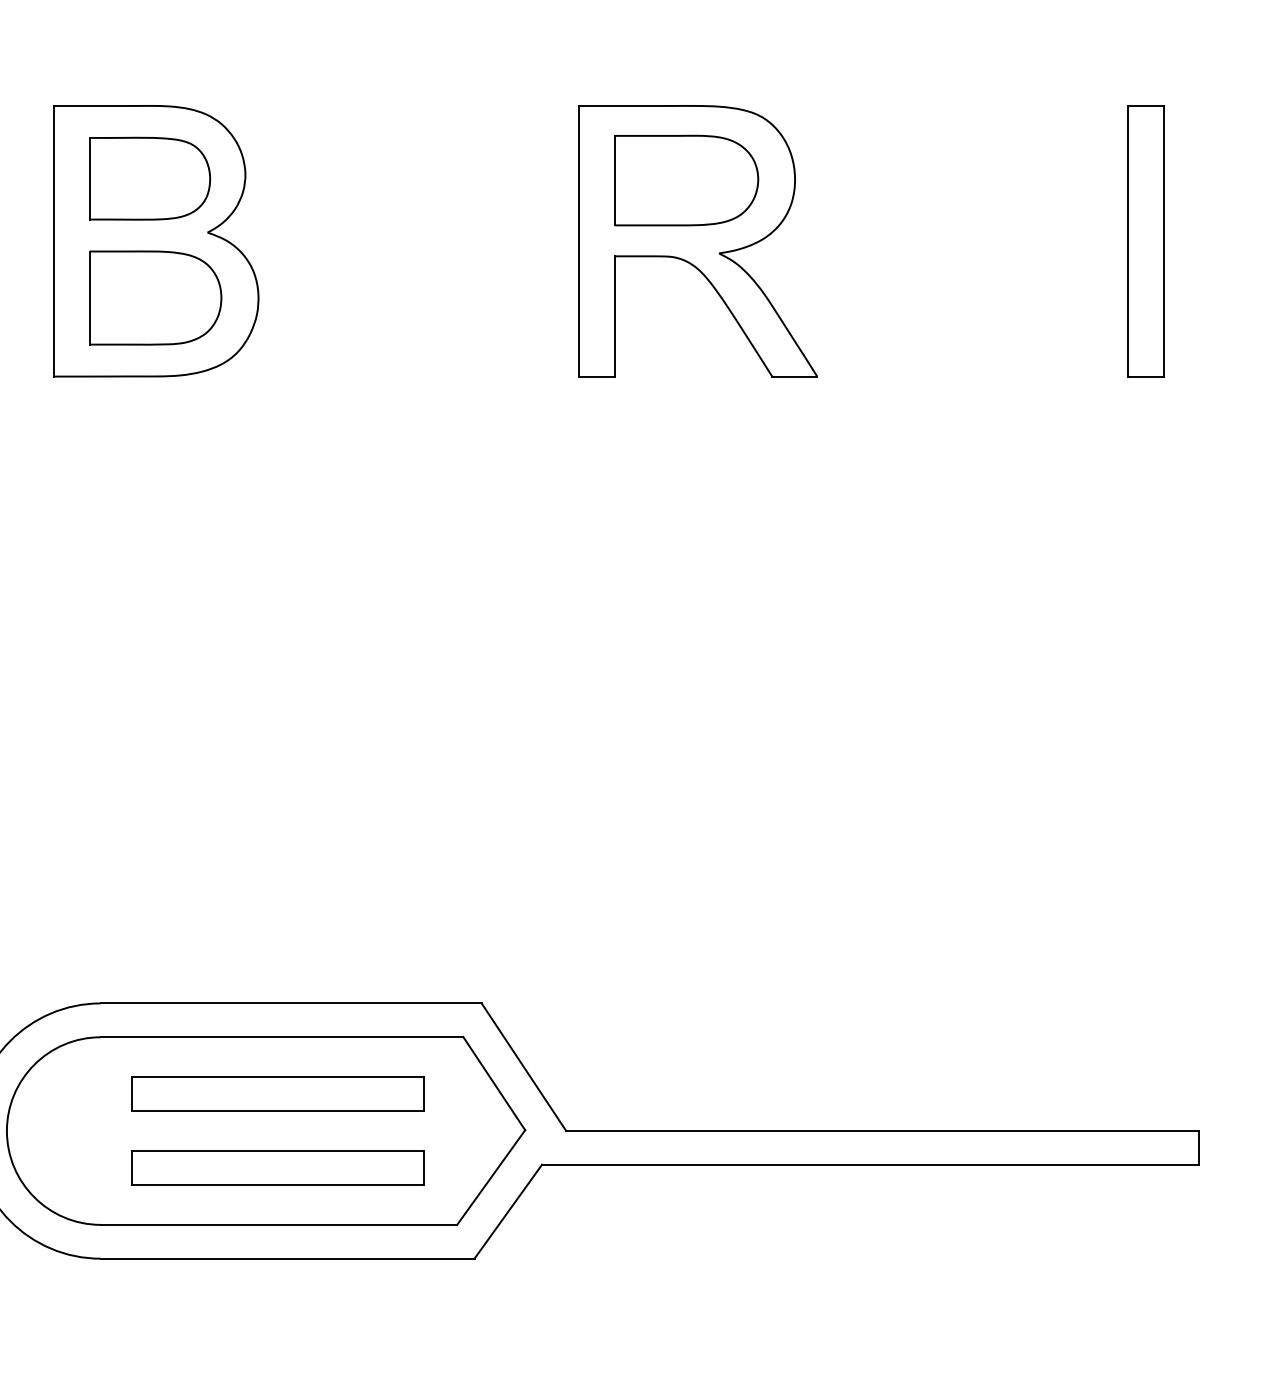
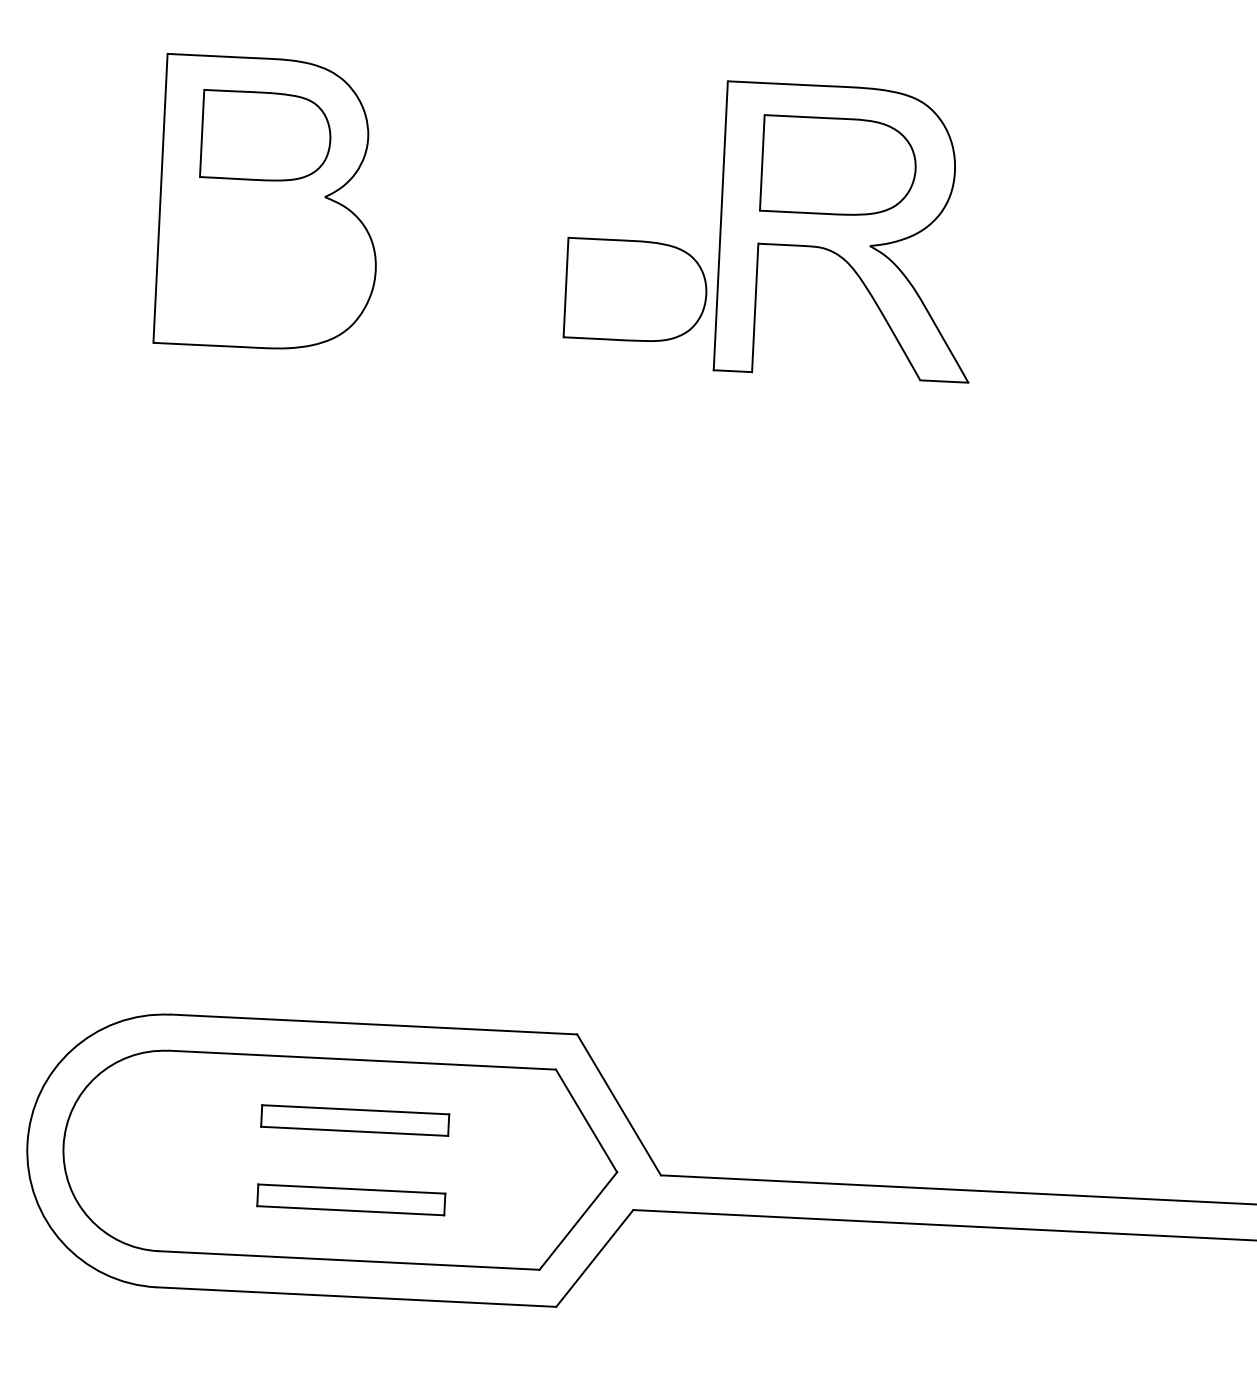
part: (155, 297) -> (635, 290), moved
part: (277, 1093) -> (354, 1120), size x0.6
part: (277, 1167) -> (350, 1199), size x0.6

